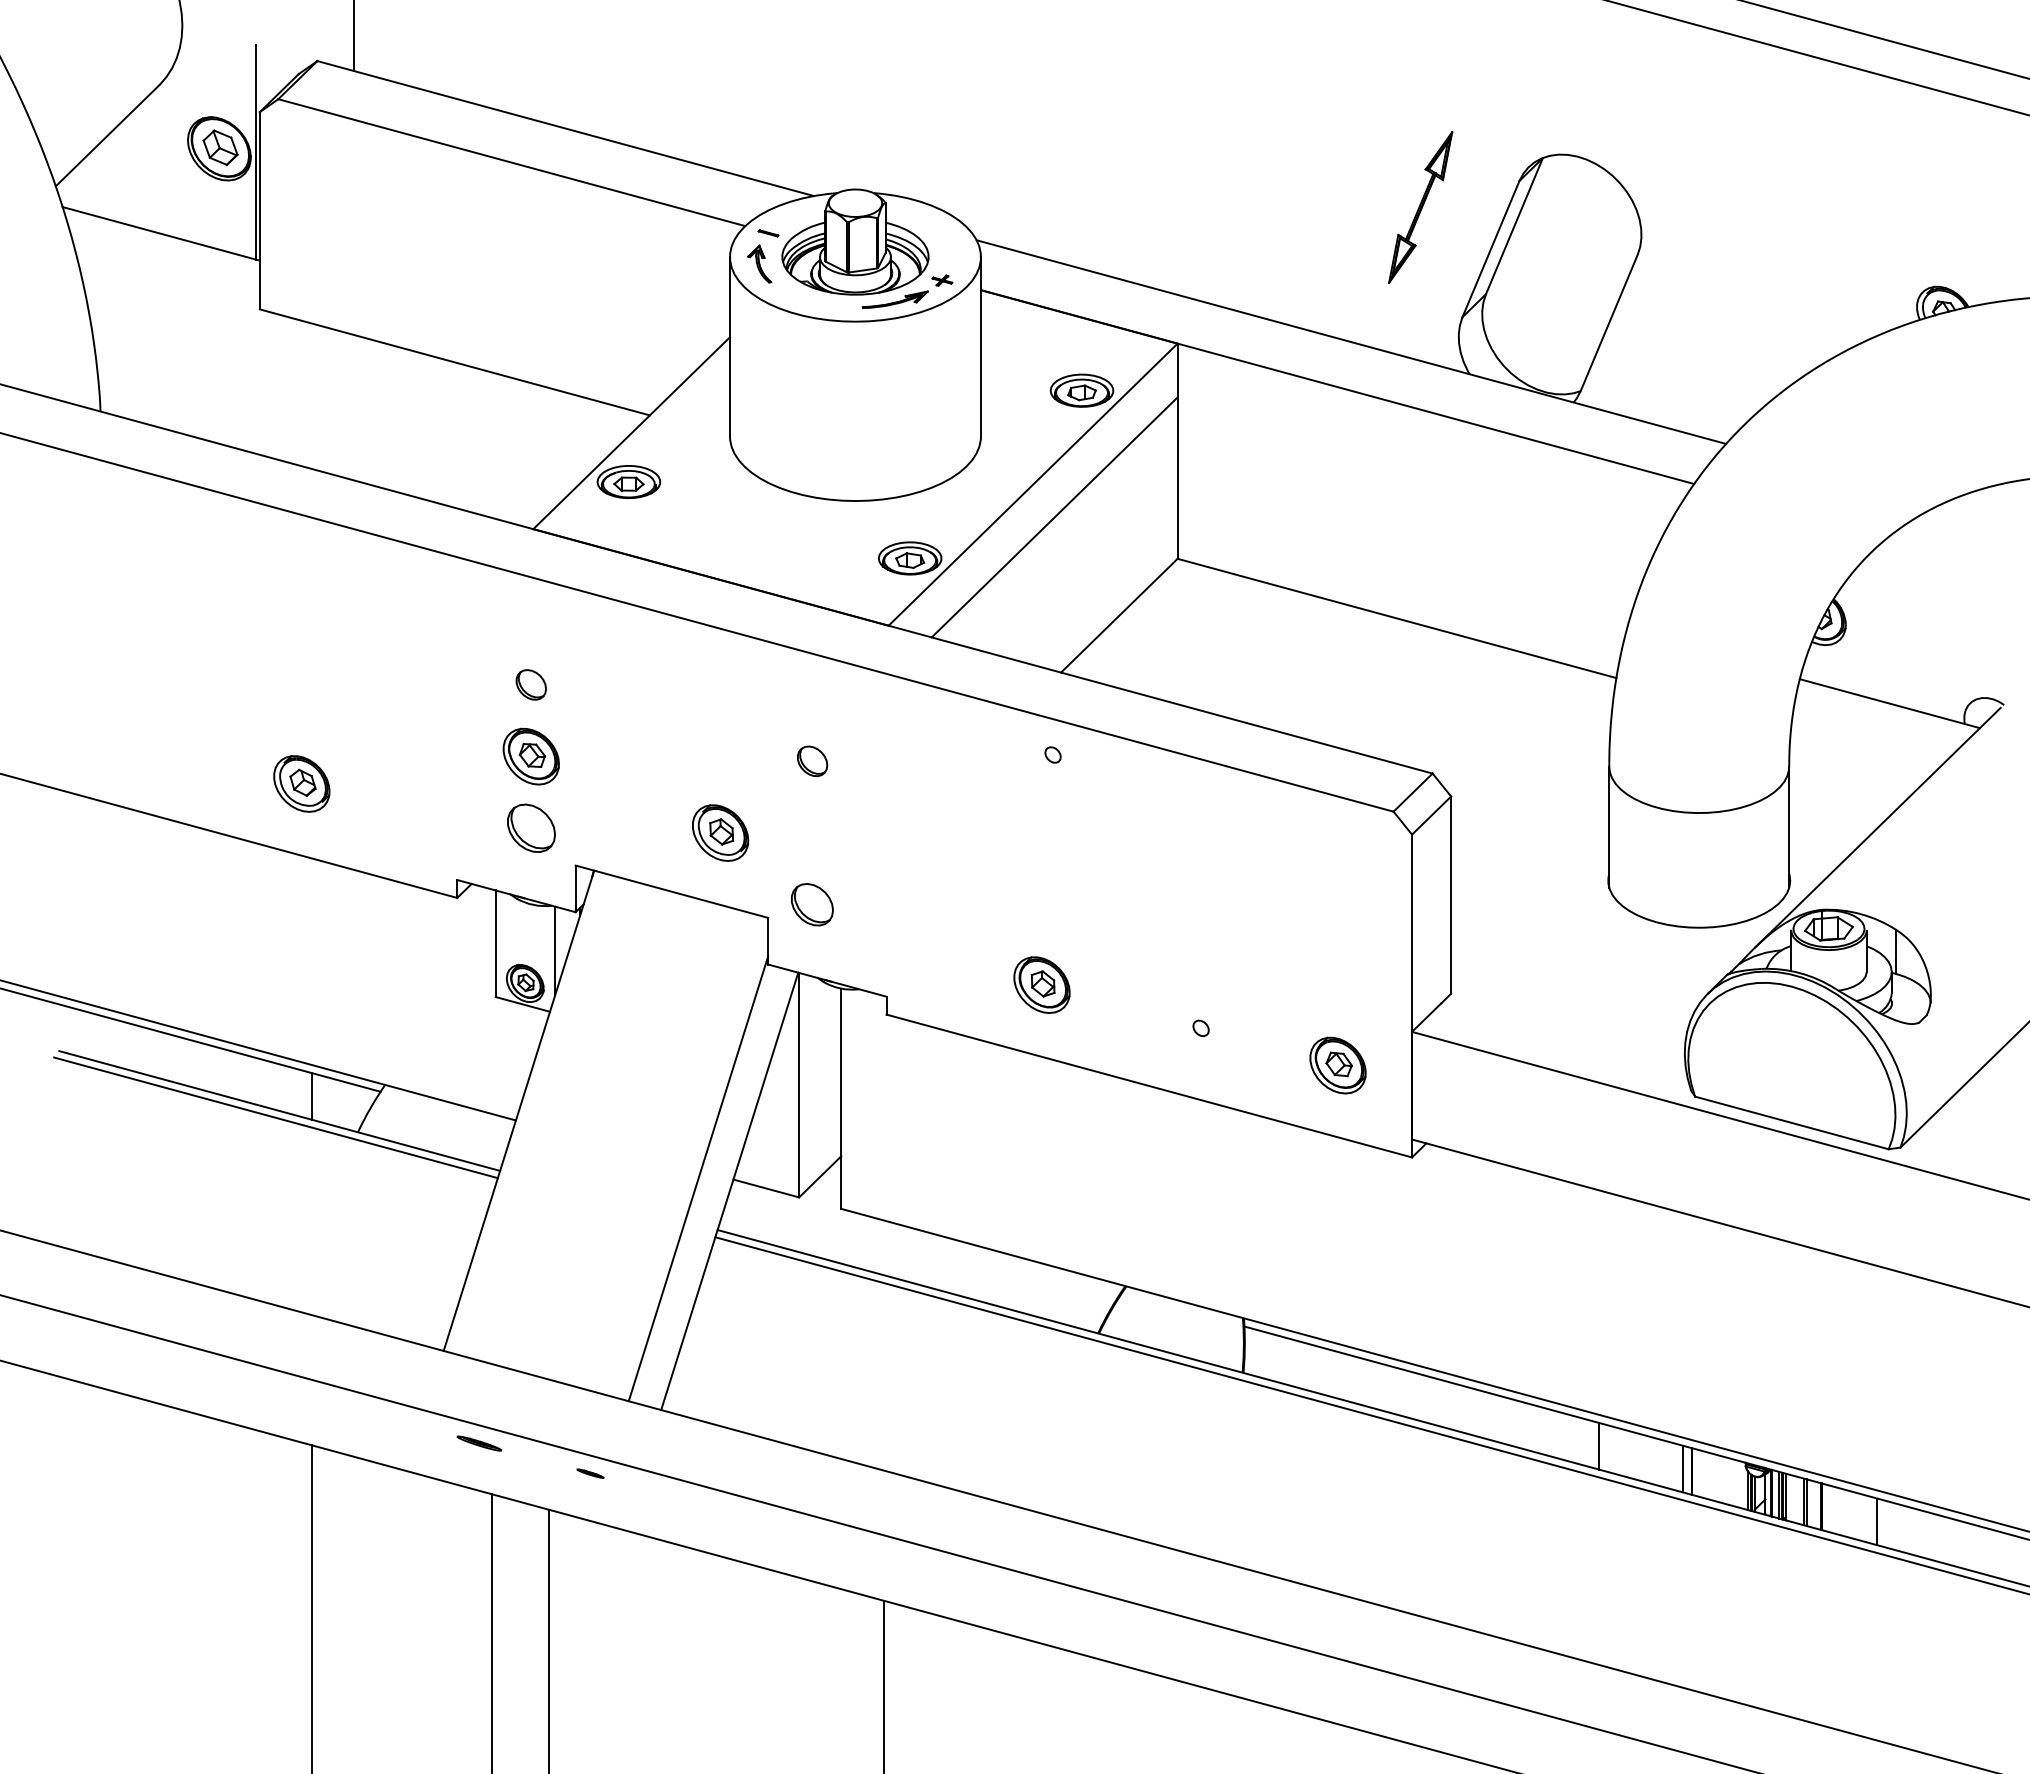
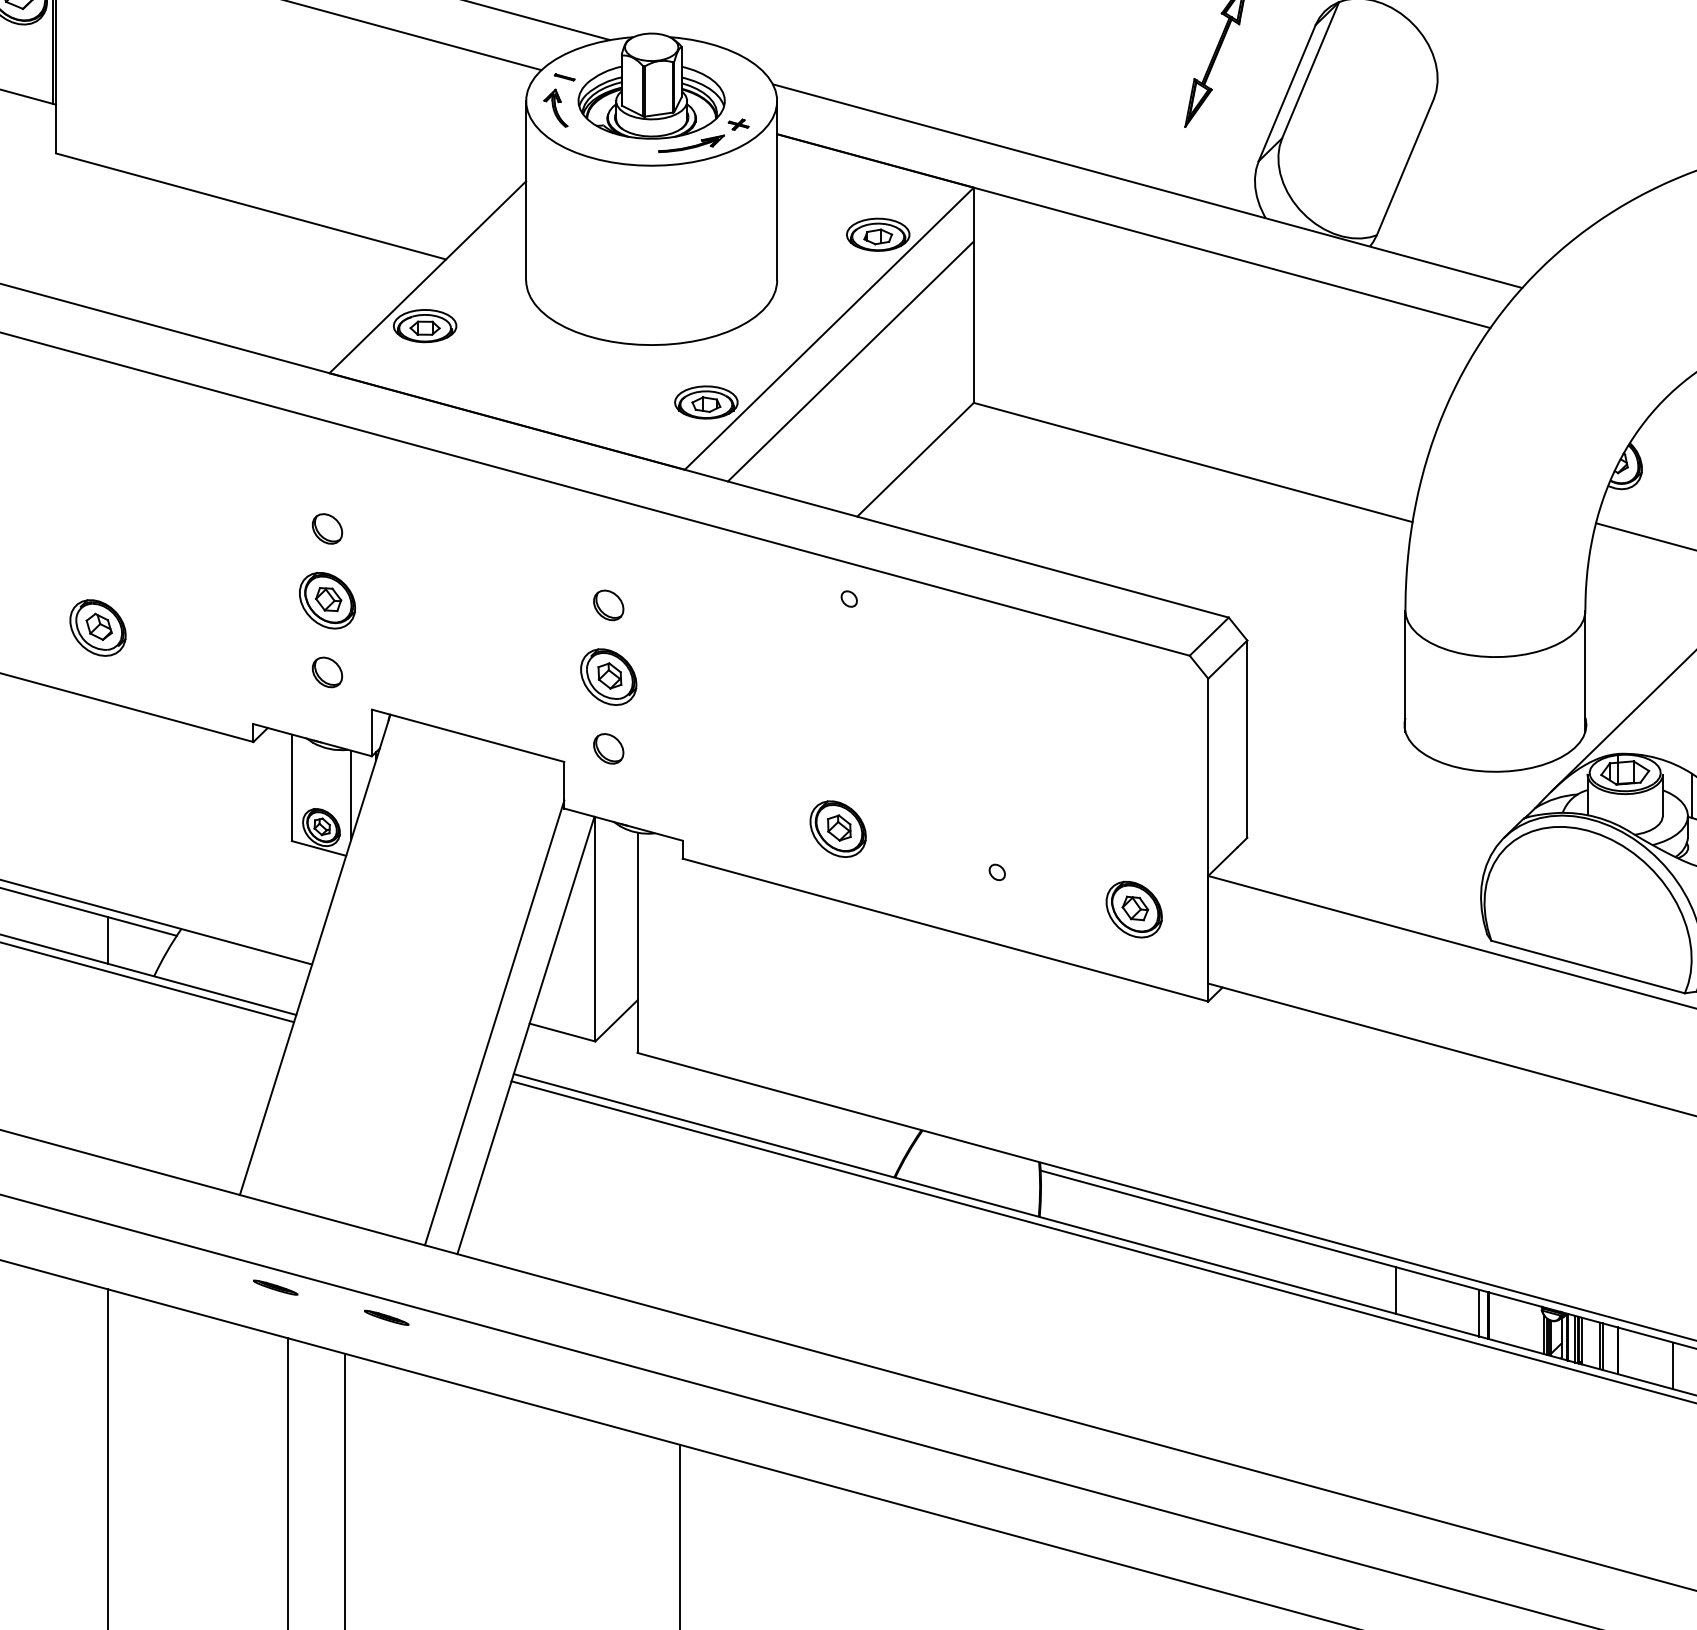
part: (530, 828) -> (326, 672), size x0.62
part: (720, 832) -> (608, 676), moved
part: (812, 904) -> (608, 748), size x0.71
part: (590, 1473) -> (386, 1317), size x1.67

